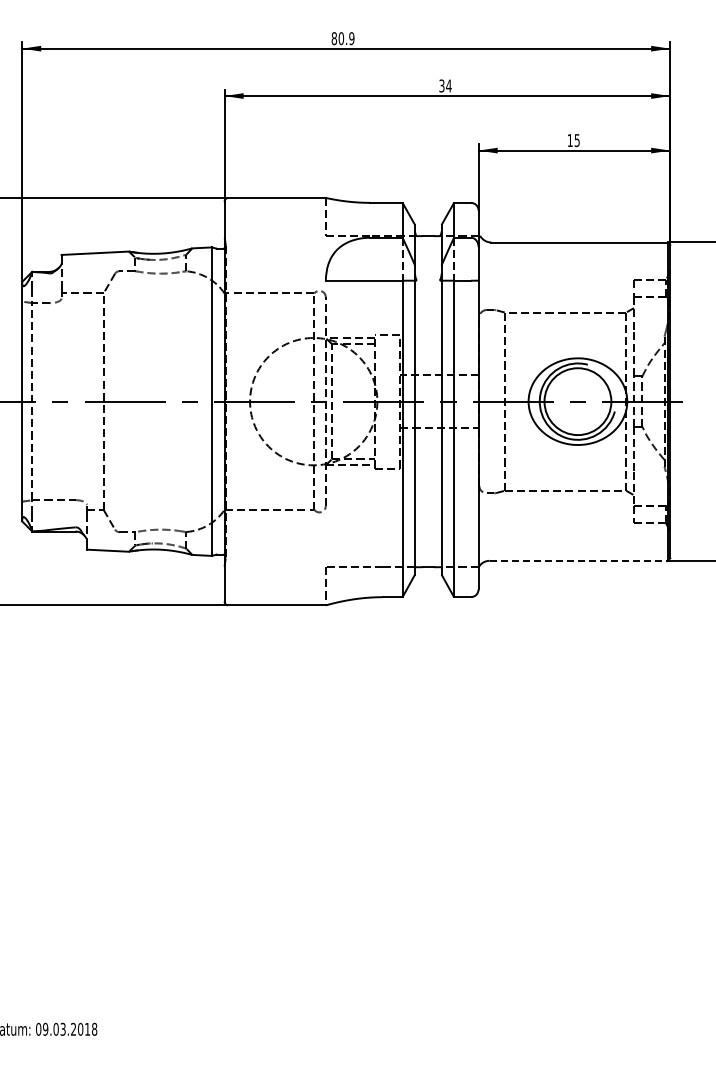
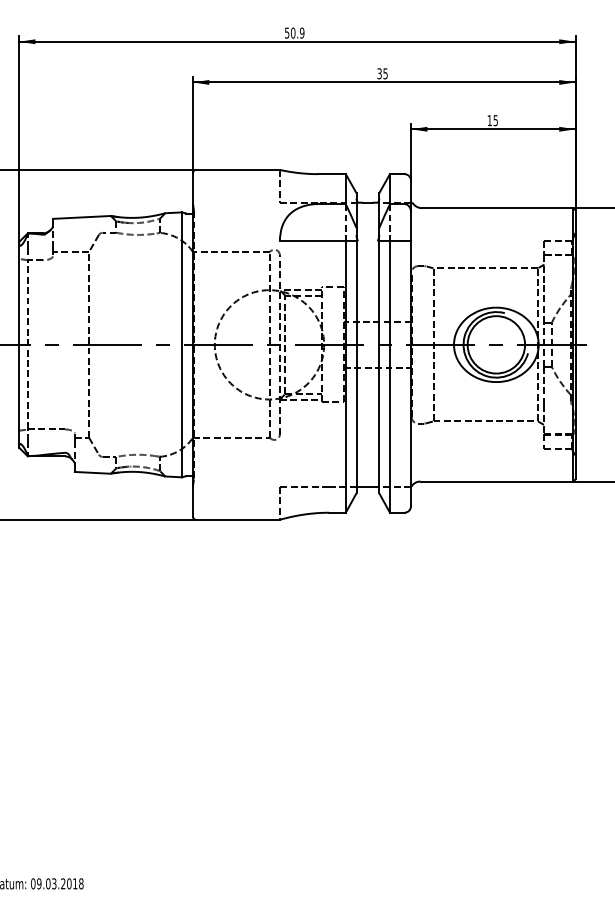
text: (334, 38) -> (287, 33), 80.9 -> 50.9
text: (448, 85) -> (385, 73), 34 -> 35
line: (578, 560) -> (496, 481), dashed -> solid

